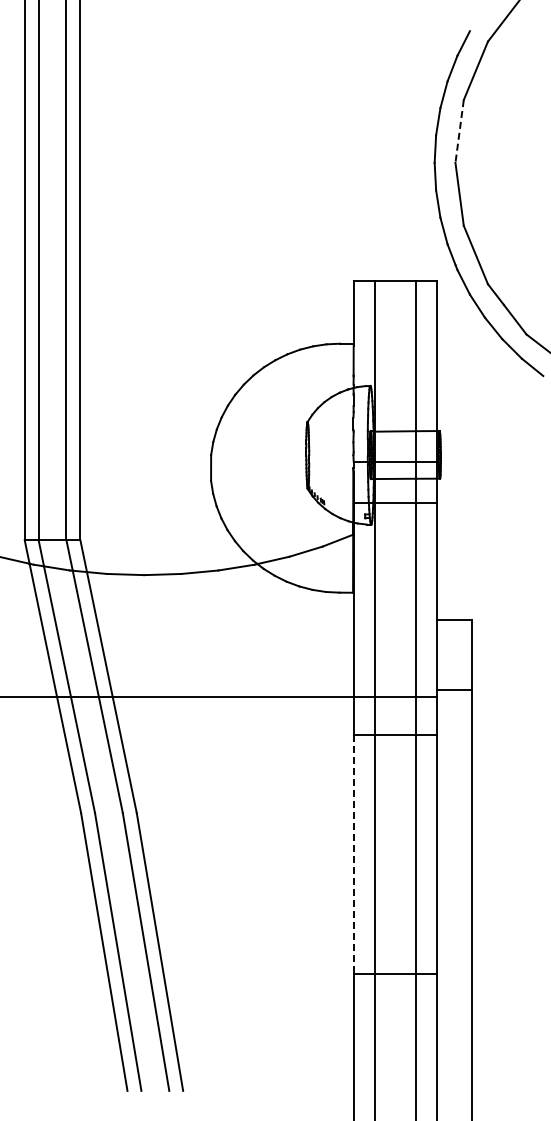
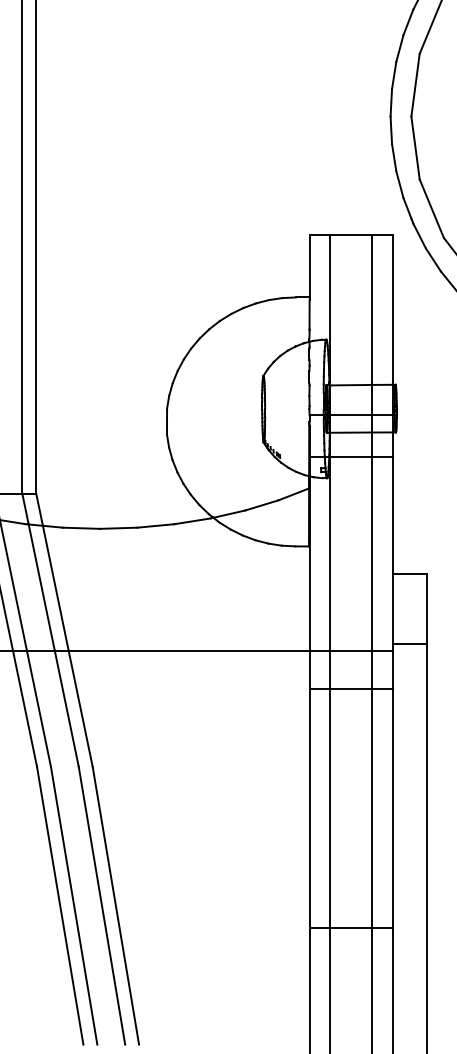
line: (459, 131) -> (415, 85), dashed -> solid
line: (353, 854) -> (309, 808), dashed -> solid

